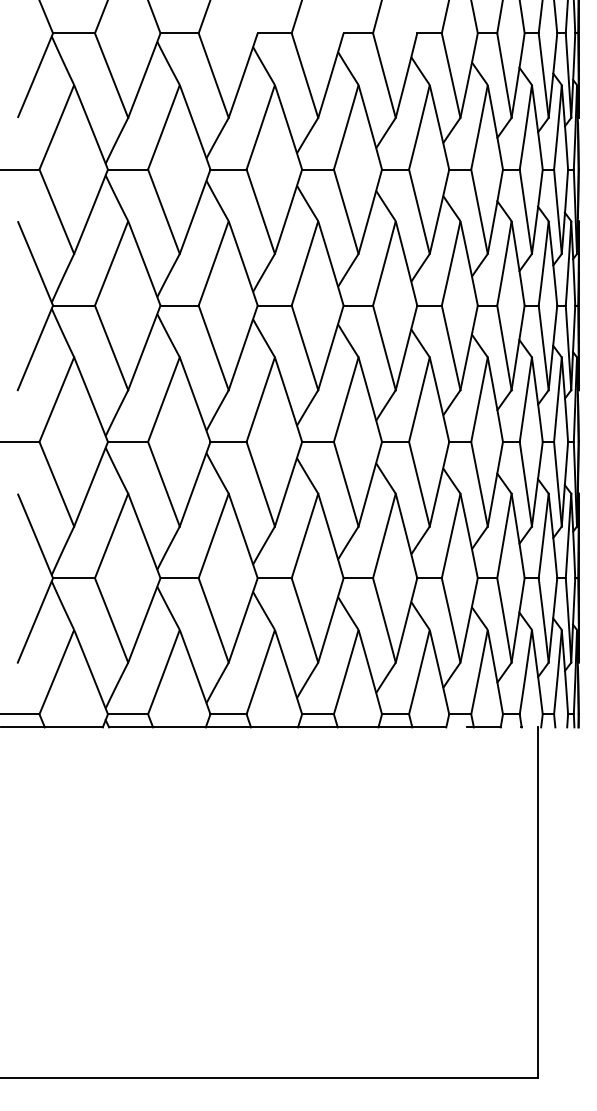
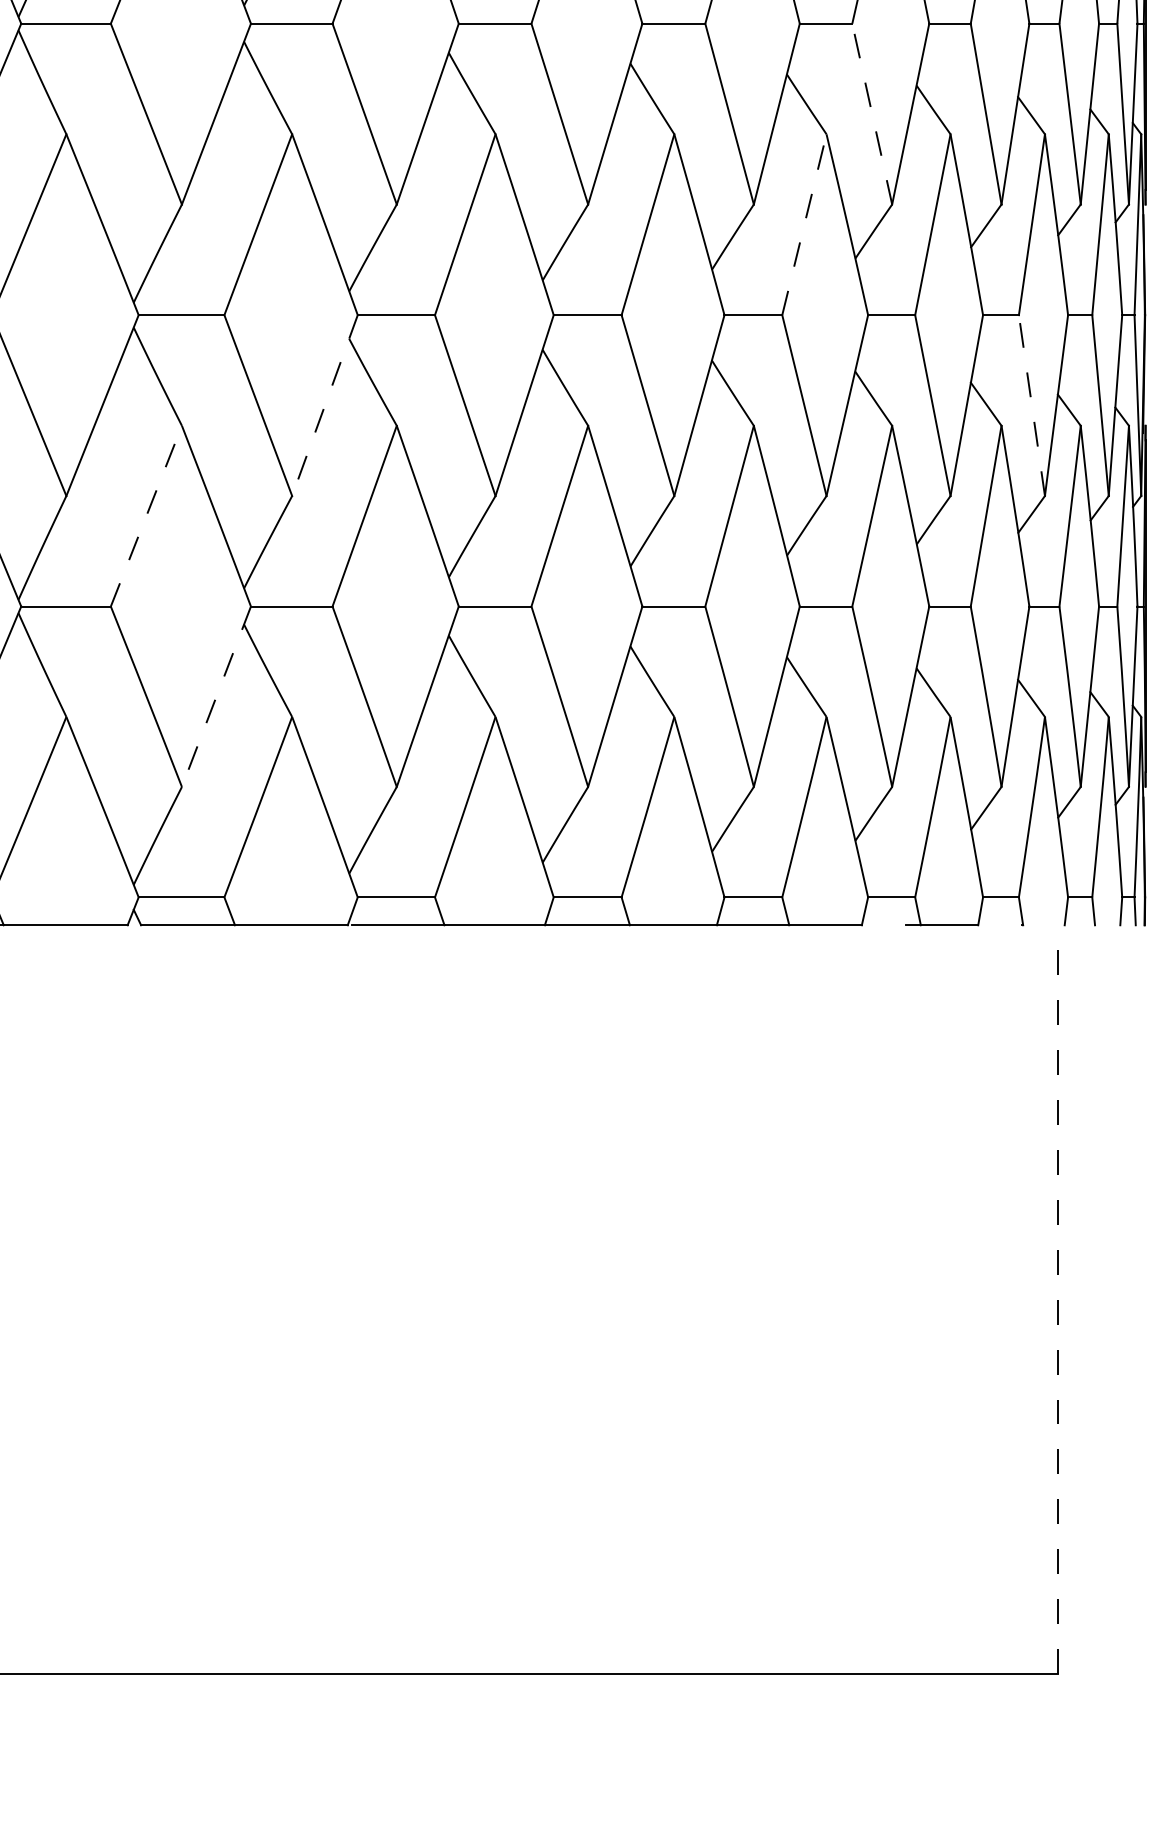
line: (451, 347) -> (872, 113), solid -> dashed
line: (419, 399) -> (804, 224), solid -> dashed
line: (195, 484) -> (325, 406), solid -> dashed
line: (525, 484) -> (1031, 406), solid -> dashed
line: (111, 535) -> (146, 515), solid -> dashed
line: (144, 620) -> (216, 696), solid -> dashed
line: (538, 902) -> (1058, 1299), solid -> dashed

